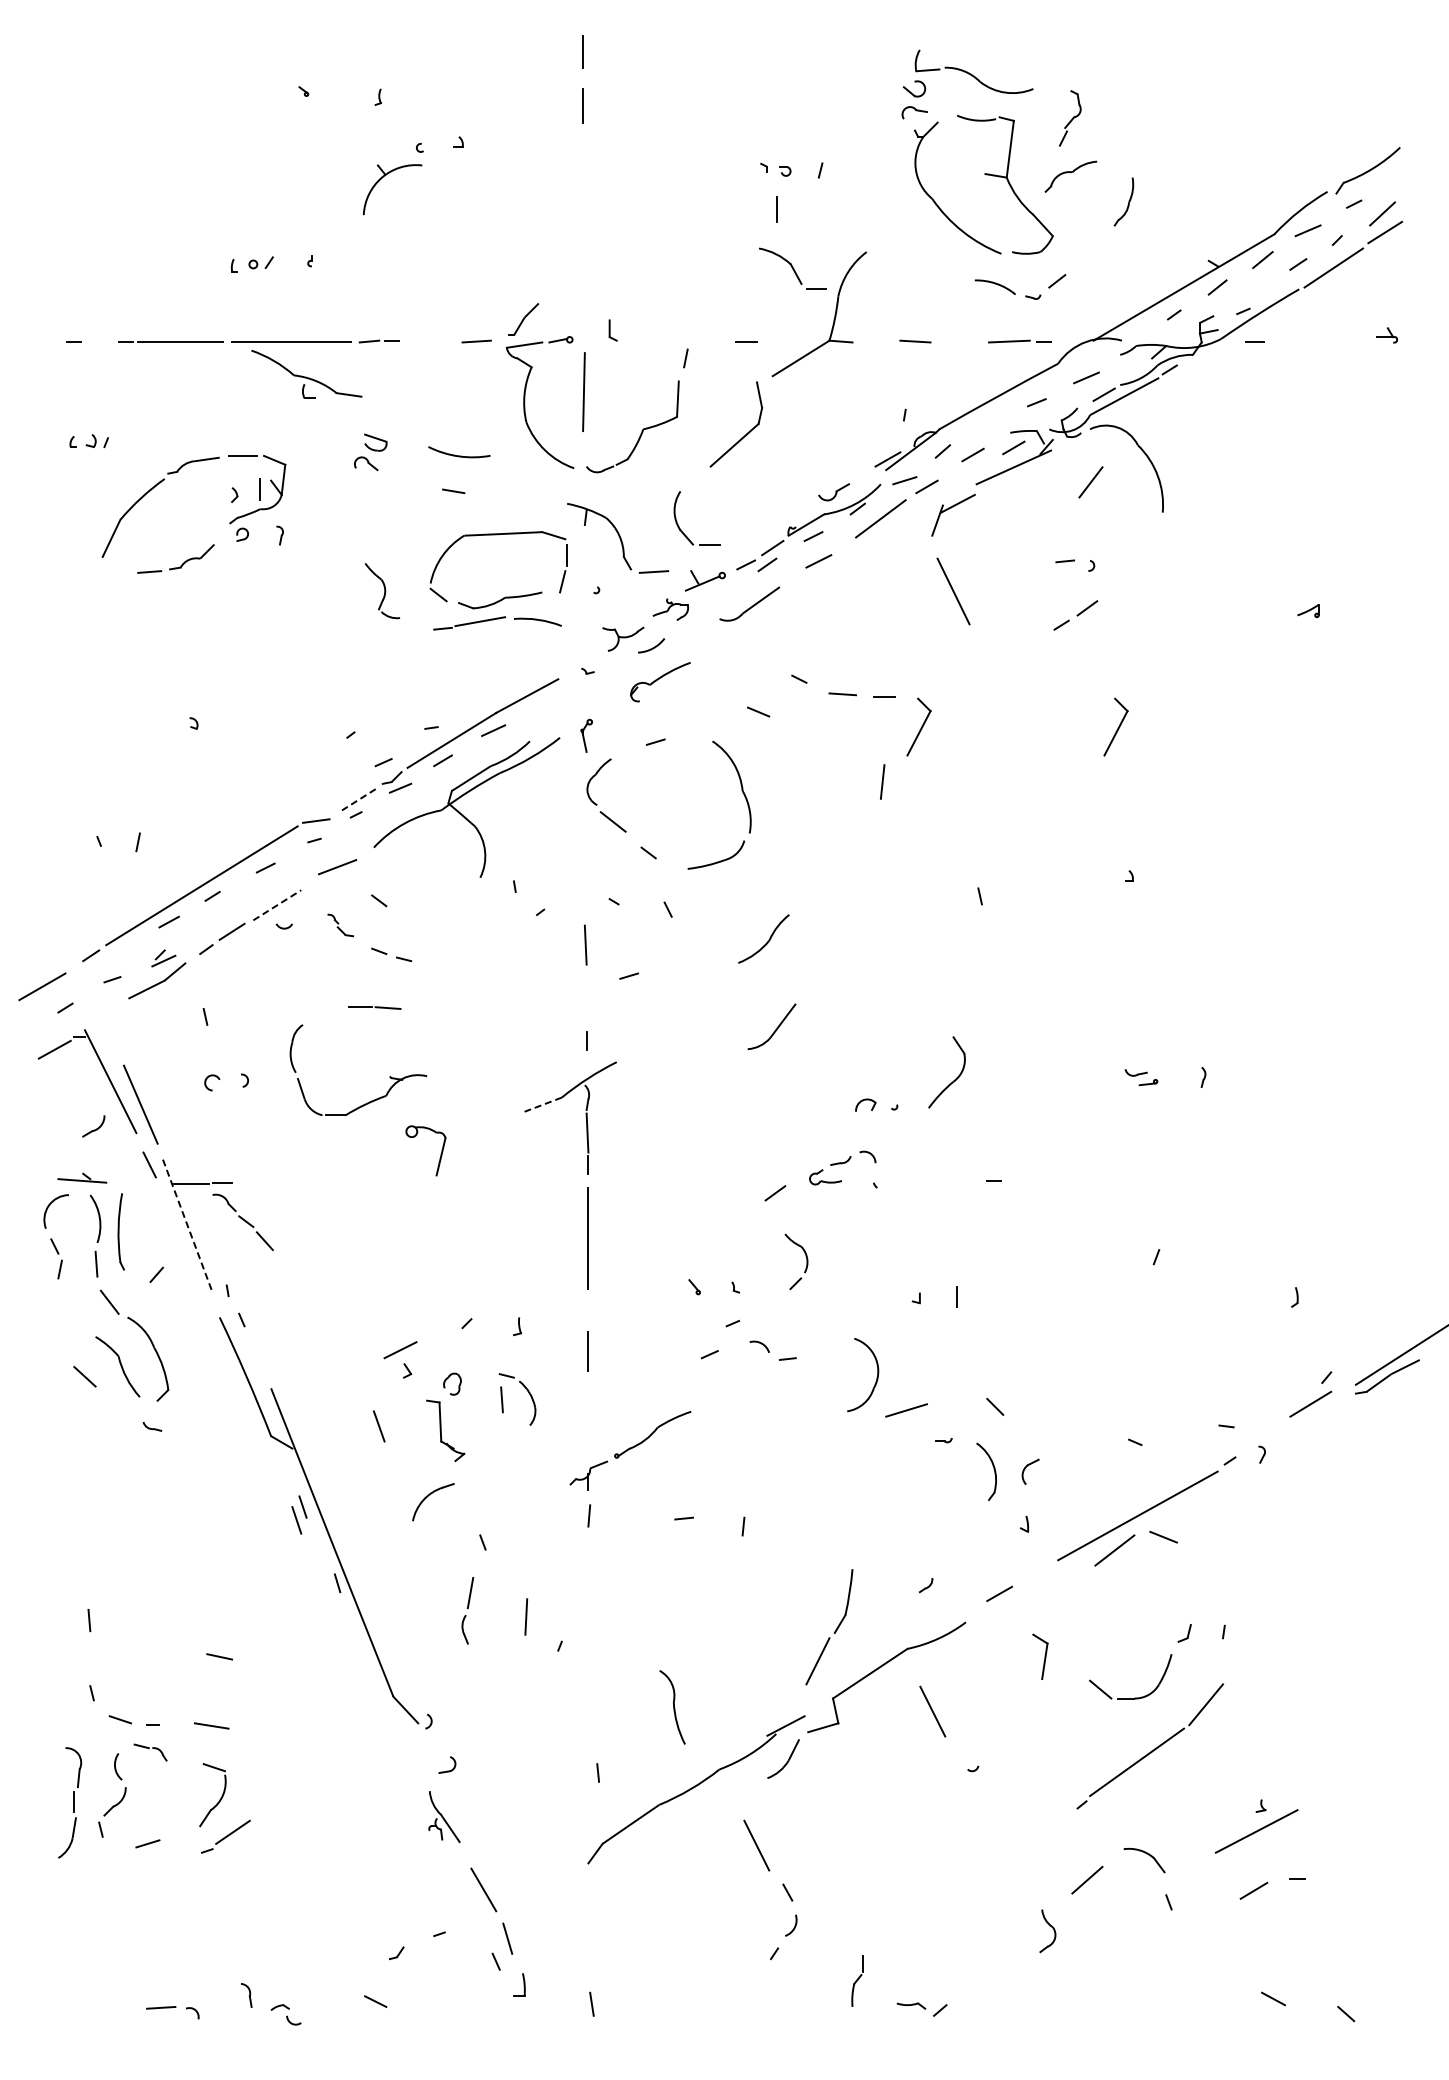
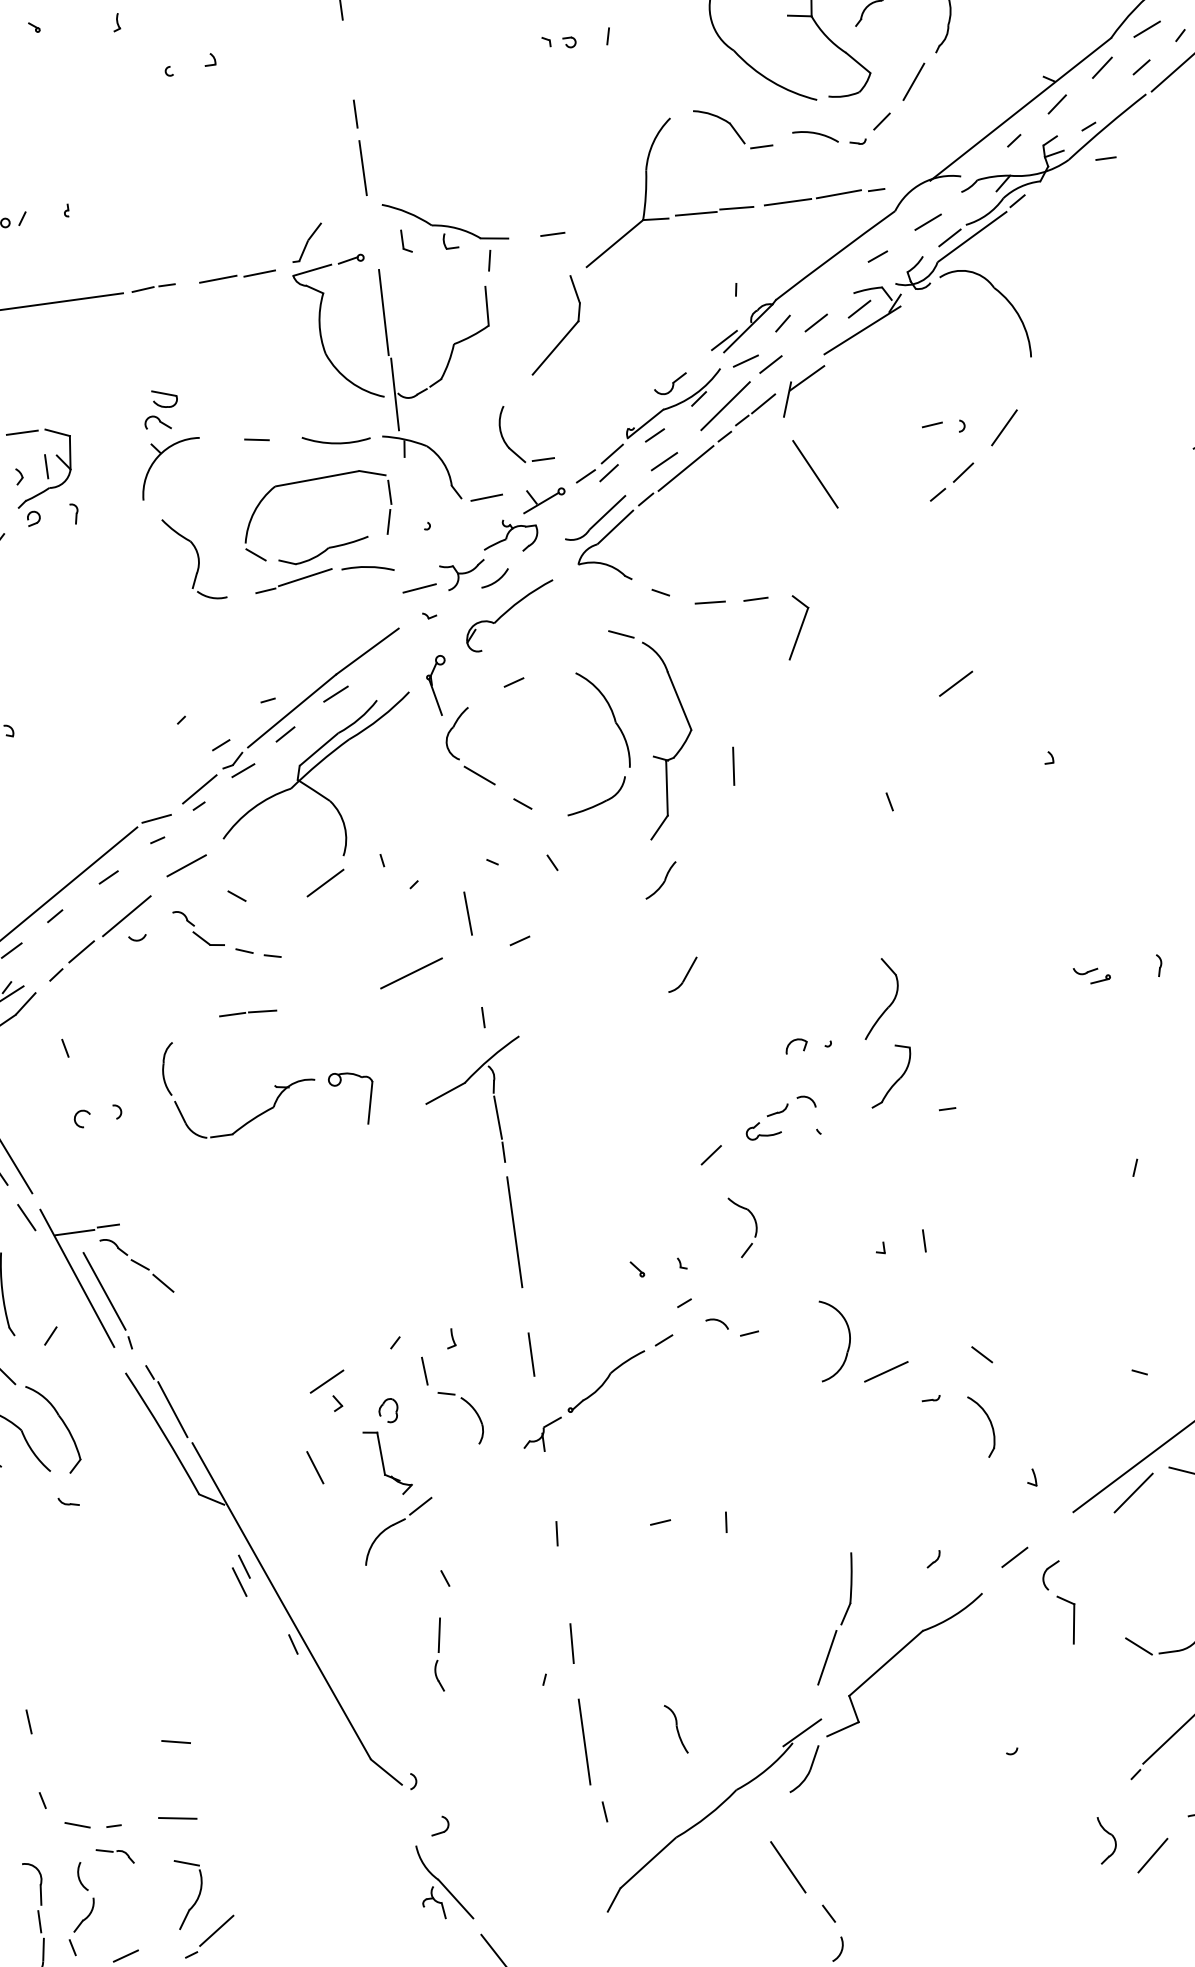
part: (385, 176) -> (161, 455), moved
line: (776, 209) -> (355, 114), moved
line: (583, 258) -> (363, 167), added
part: (792, 268) -> (732, 127), moved
line: (438, 341) -> (218, 279), added
line: (877, 341) -> (695, 213), added
line: (962, 342) -> (788, 202), added
part: (306, 374) -> (445, 222), moved
arc: (459, 455) -> (336, 442), moved
line: (583, 467) -> (394, 394), added
line: (1090, 482) -> (913, 82), moved
line: (1129, 572) -> (1003, 427), added
part: (821, 581) -> (670, 483), added
part: (382, 590) -> (194, 558), size x1.43
part: (670, 609) -> (510, 536), size x1.43
line: (582, 645) -> (420, 588), added
part: (660, 681) -> (510, 615), size x1.43
part: (1115, 726) -> (1011, 596), removed
part: (586, 735) -> (437, 685), size x1.67
line: (882, 781) -> (733, 765), moved
line: (1054, 797) -> (955, 683), added
line: (358, 799) -> (199, 789), dashed -> solid
part: (796, 822) -> (679, 748), added
line: (460, 899) -> (325, 882), added
line: (277, 905) -> (127, 916), dashed -> solid
part: (340, 925) -> (198, 928), size x1.67
part: (763, 938) -> (660, 879), size x0.62
line: (527, 991) -> (411, 972), added
part: (771, 1026) -> (682, 974), size x0.62
line: (543, 1104) -> (445, 1093), dashed -> solid
part: (951, 1148) -> (896, 1080), added
part: (440, 1154) -> (369, 1100), moved
line: (187, 1226) -> (77, 1278), dashed -> solid
line: (210, 1240) -> (104, 1290), added
line: (257, 1356) -> (172, 1409), added
line: (501, 1399) -> (424, 1370), moved
part: (630, 1450) -> (584, 1402), moved
part: (1030, 1471) -> (1051, 1575), moved
line: (469, 1474) -> (420, 1506), added
line: (526, 1616) -> (572, 1643), moved
part: (672, 1706) -> (675, 1728), size x0.62
line: (588, 1707) -> (584, 1742), added
line: (932, 1711) -> (959, 1695), removed
part: (444, 1816) -> (444, 1882), size x1.43
part: (1047, 1931) -> (1106, 1840), moved

